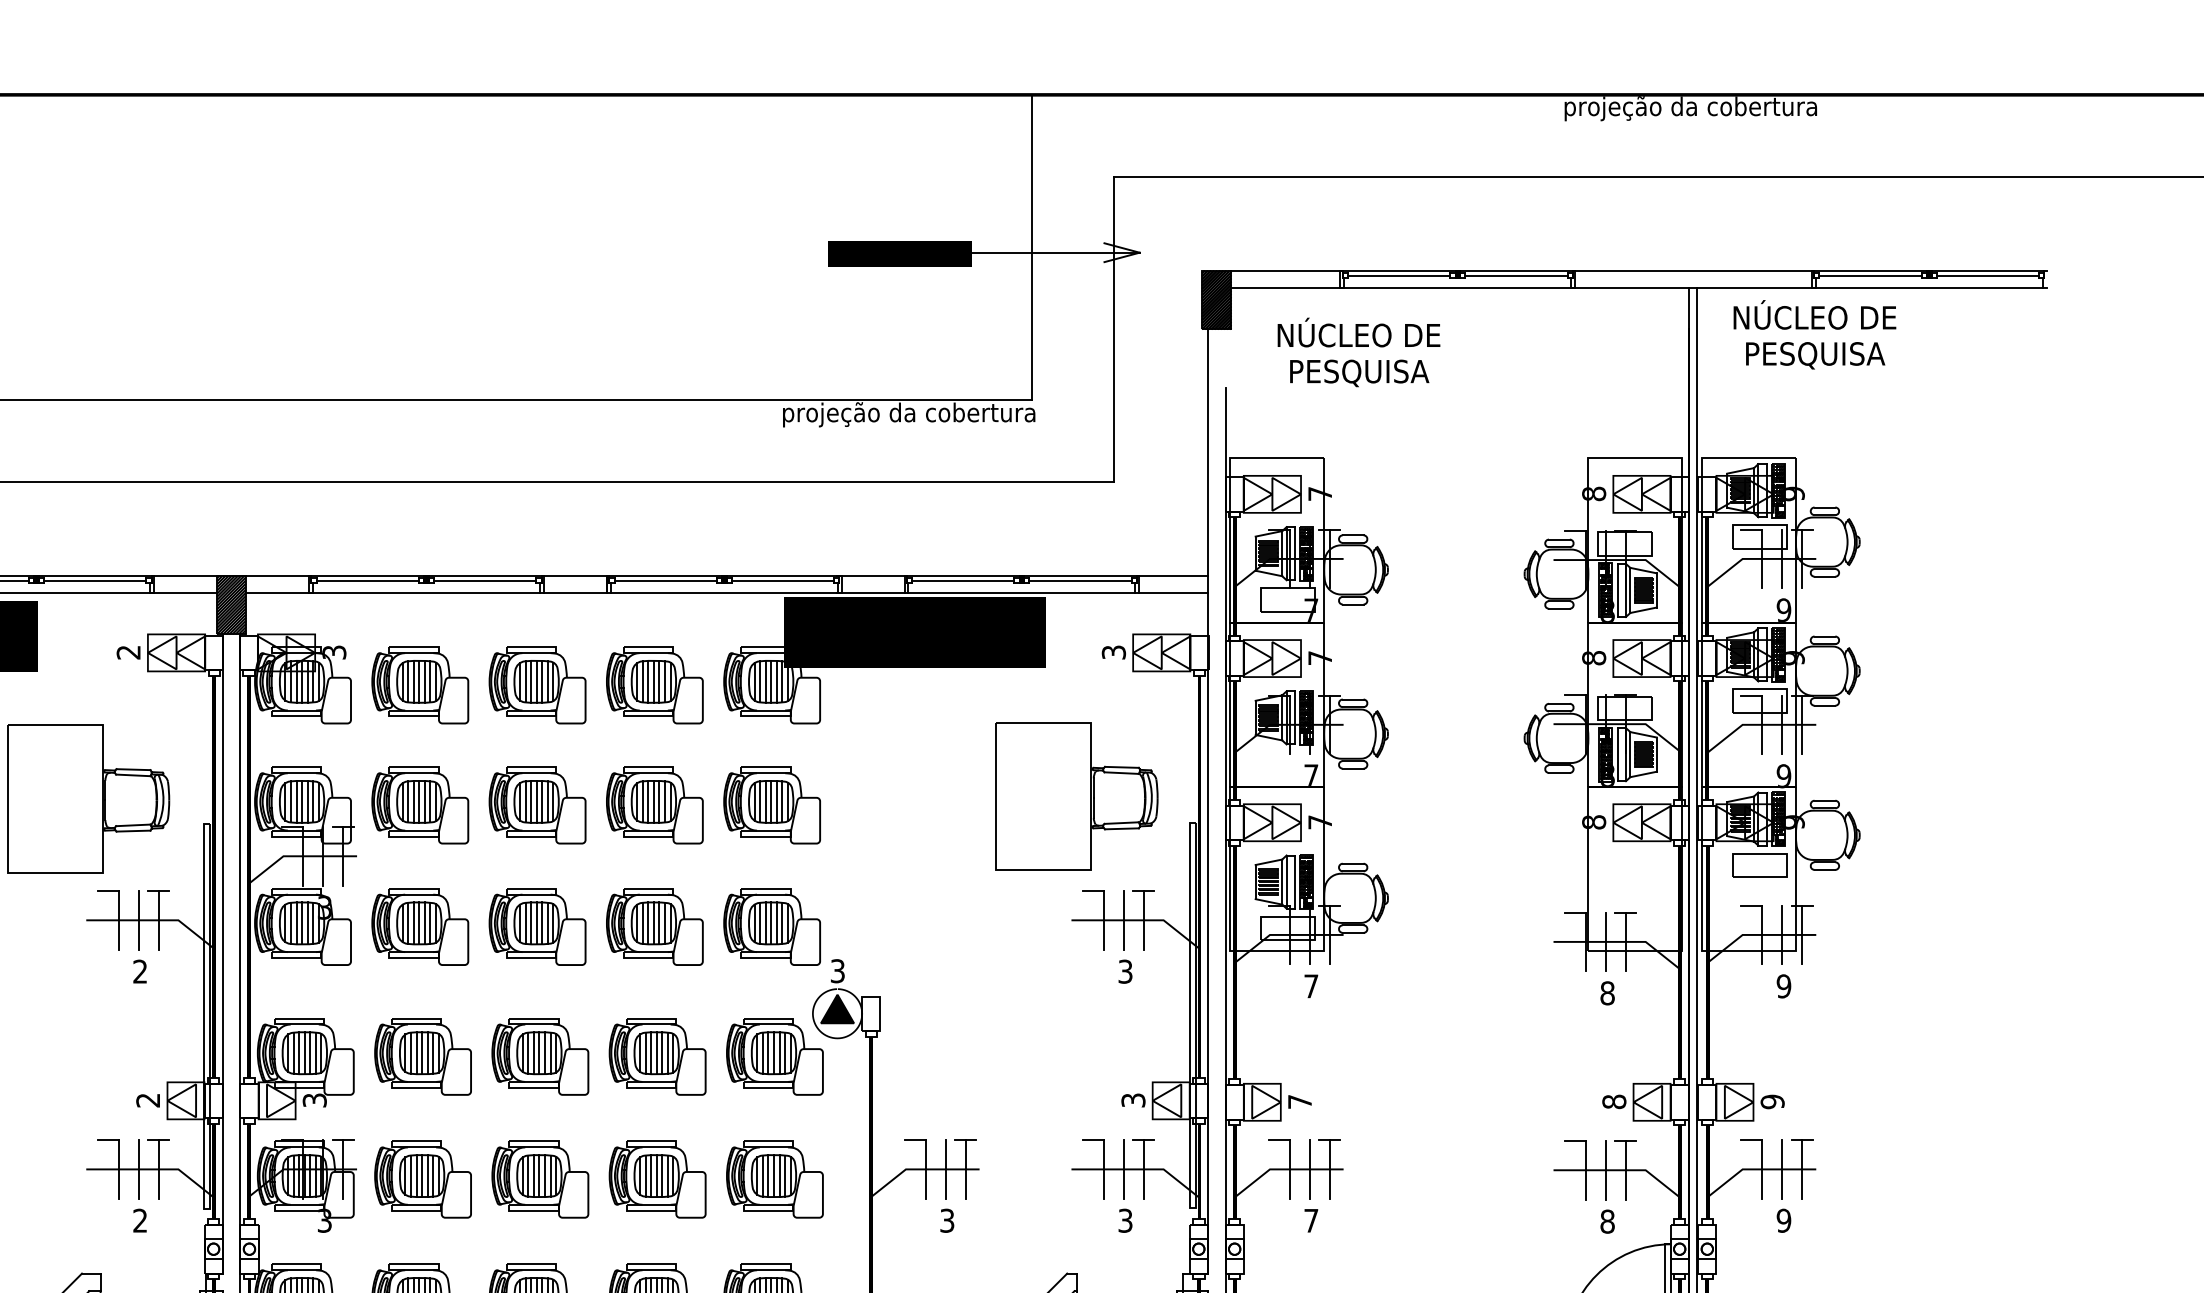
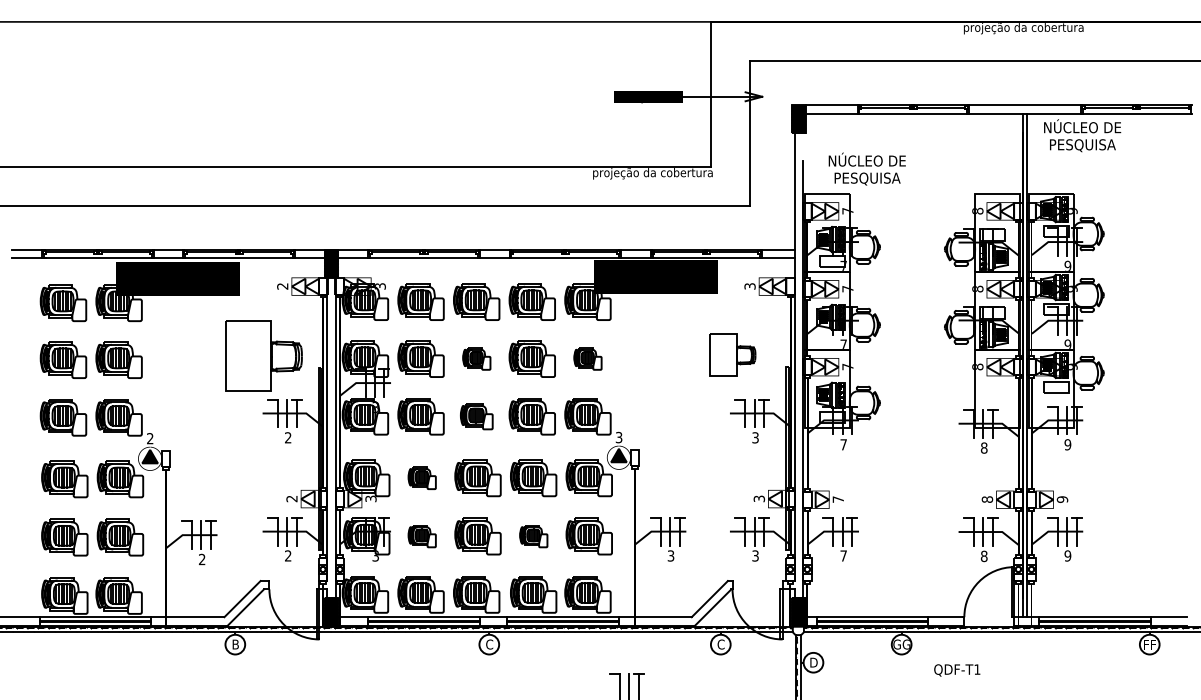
text: (1357, 351) -> (866, 168), moved
part: (1076, 796) -> (732, 354), size x0.6
part: (537, 804) -> (476, 358), size x0.6
part: (771, 804) -> (587, 358), size x0.6
part: (537, 926) -> (476, 416), size x0.7
part: (421, 1057) -> (421, 478), size x0.6
part: (421, 1179) -> (421, 536), size x0.6
part: (657, 1179) -> (533, 536), size x0.6

